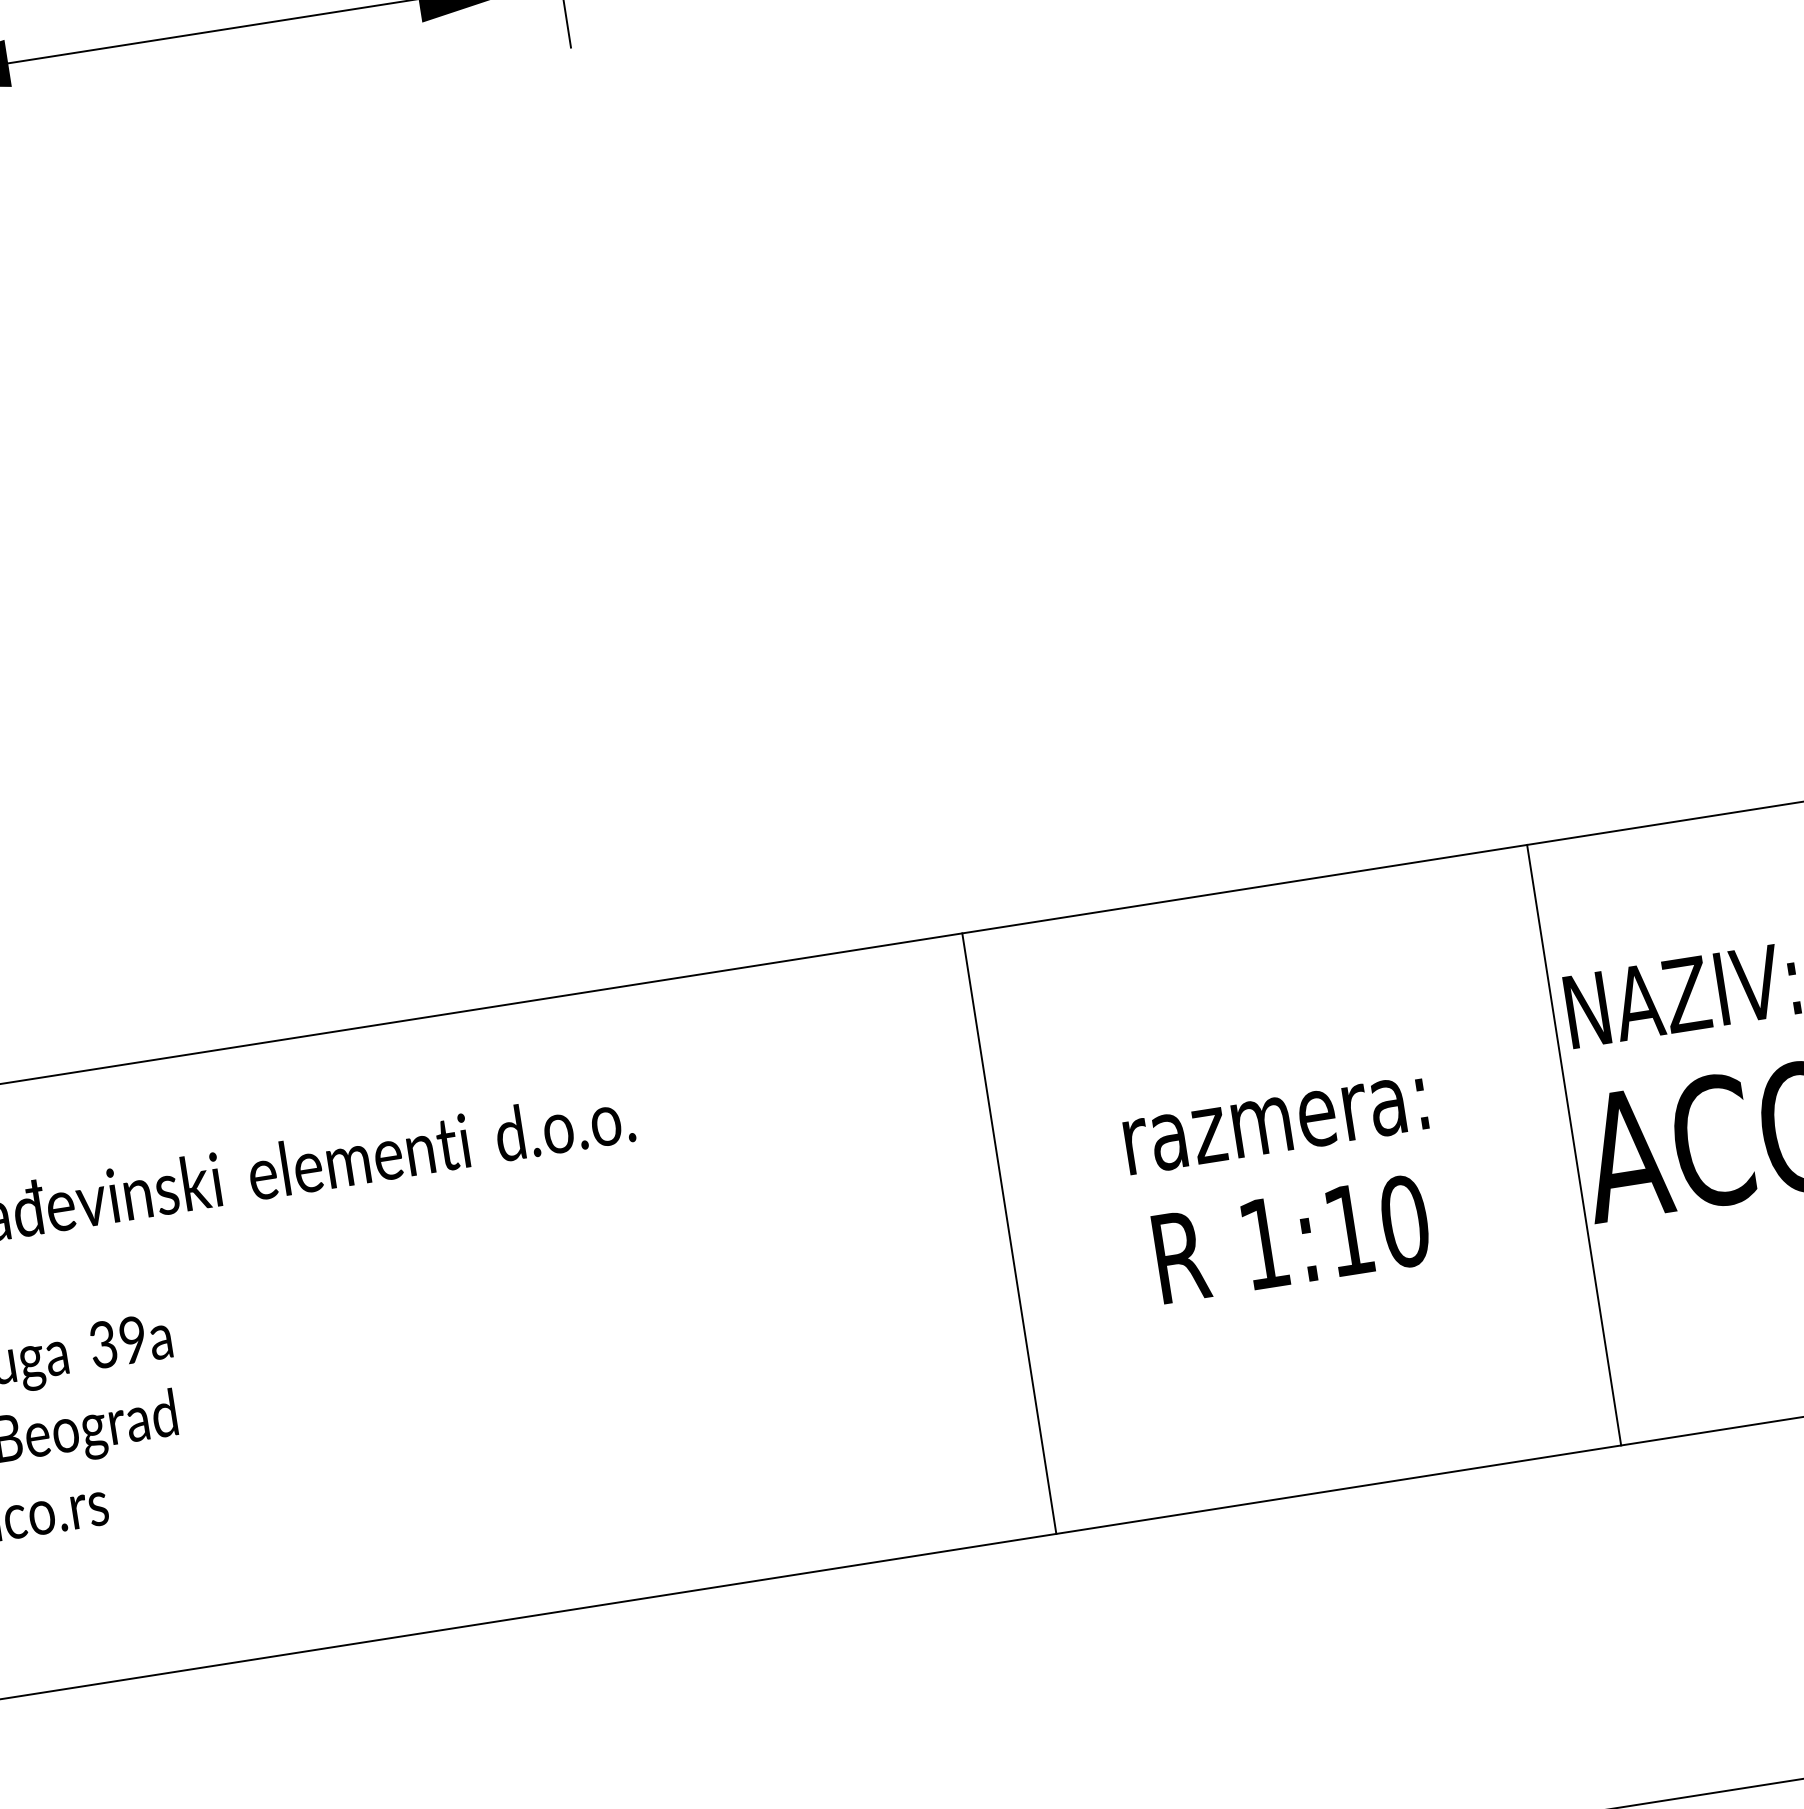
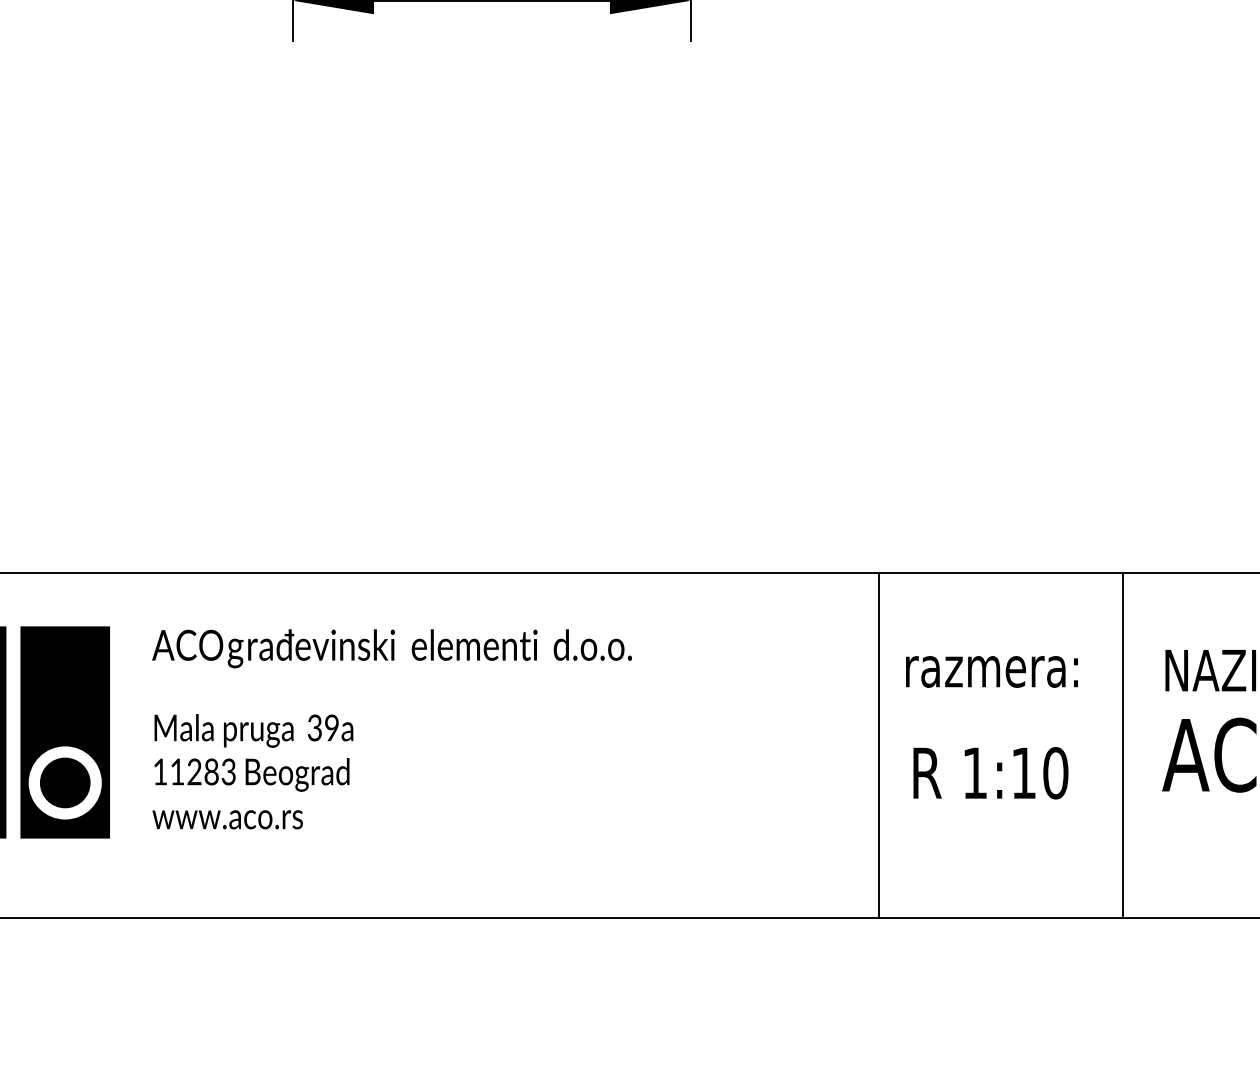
text: (1275, 1124) -> (991, 671), moved
line: (1573, 1143) -> (1122, 744), moved
line: (1008, 1232) -> (878, 744), moved

